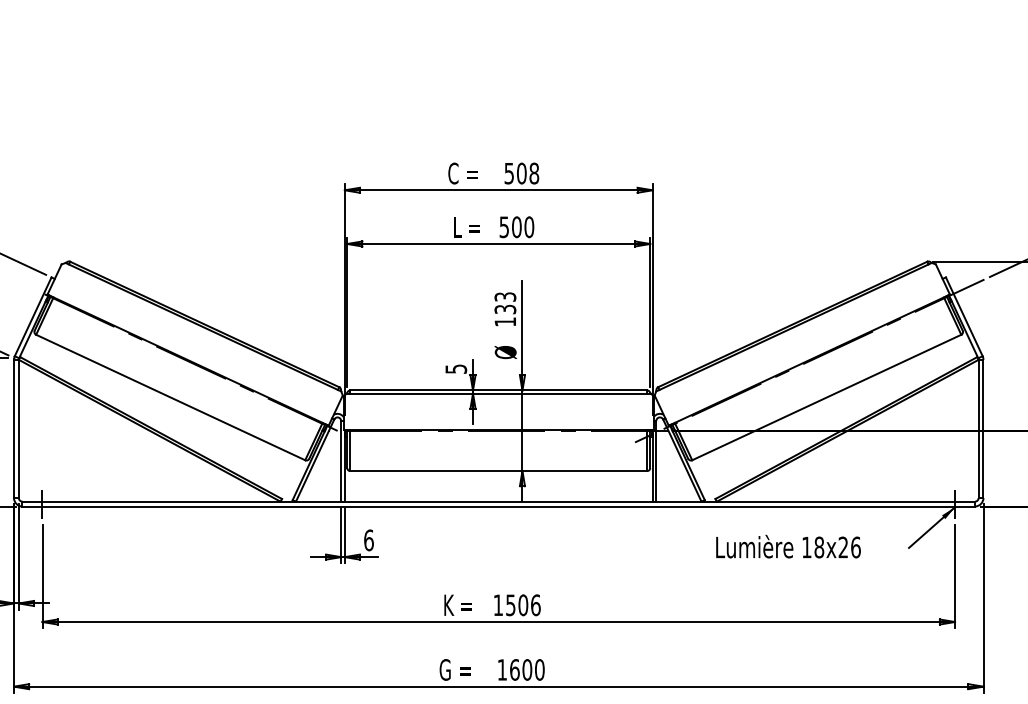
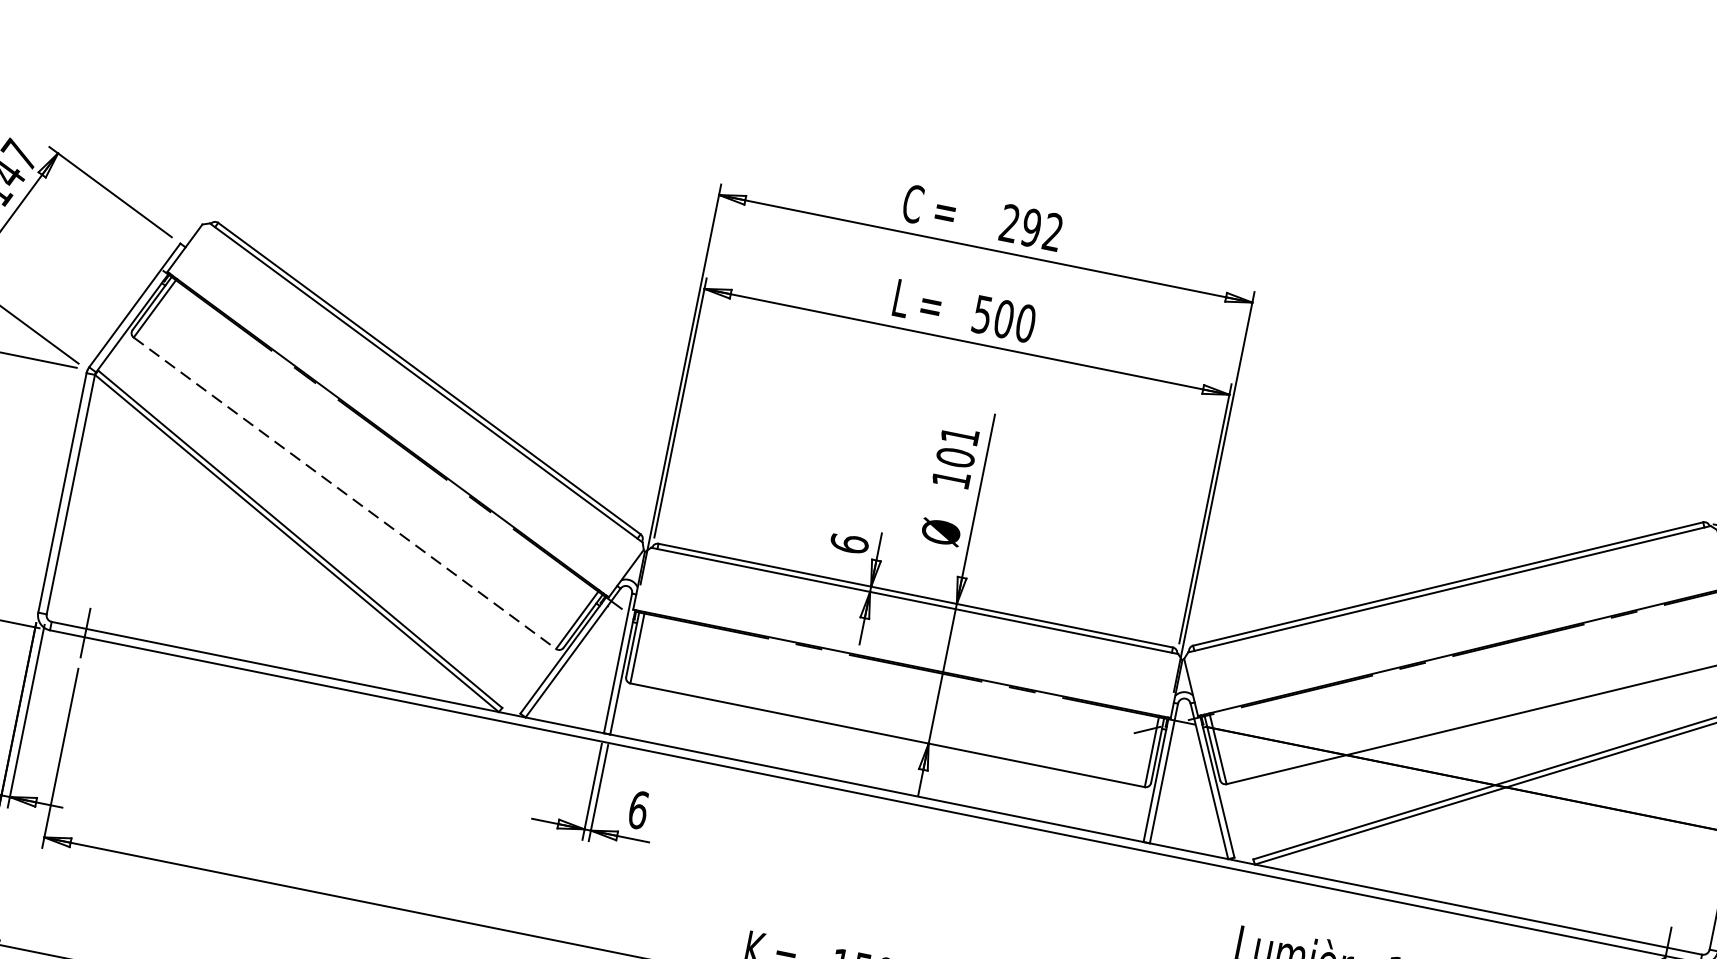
text: (521, 173) -> (1030, 227), 508 -> 292
text: (505, 303) -> (957, 447), 133 -> 101
text: (456, 368) -> (850, 542), 5 -> 6
line: (171, 397) -> (346, 493), solid -> dashed

